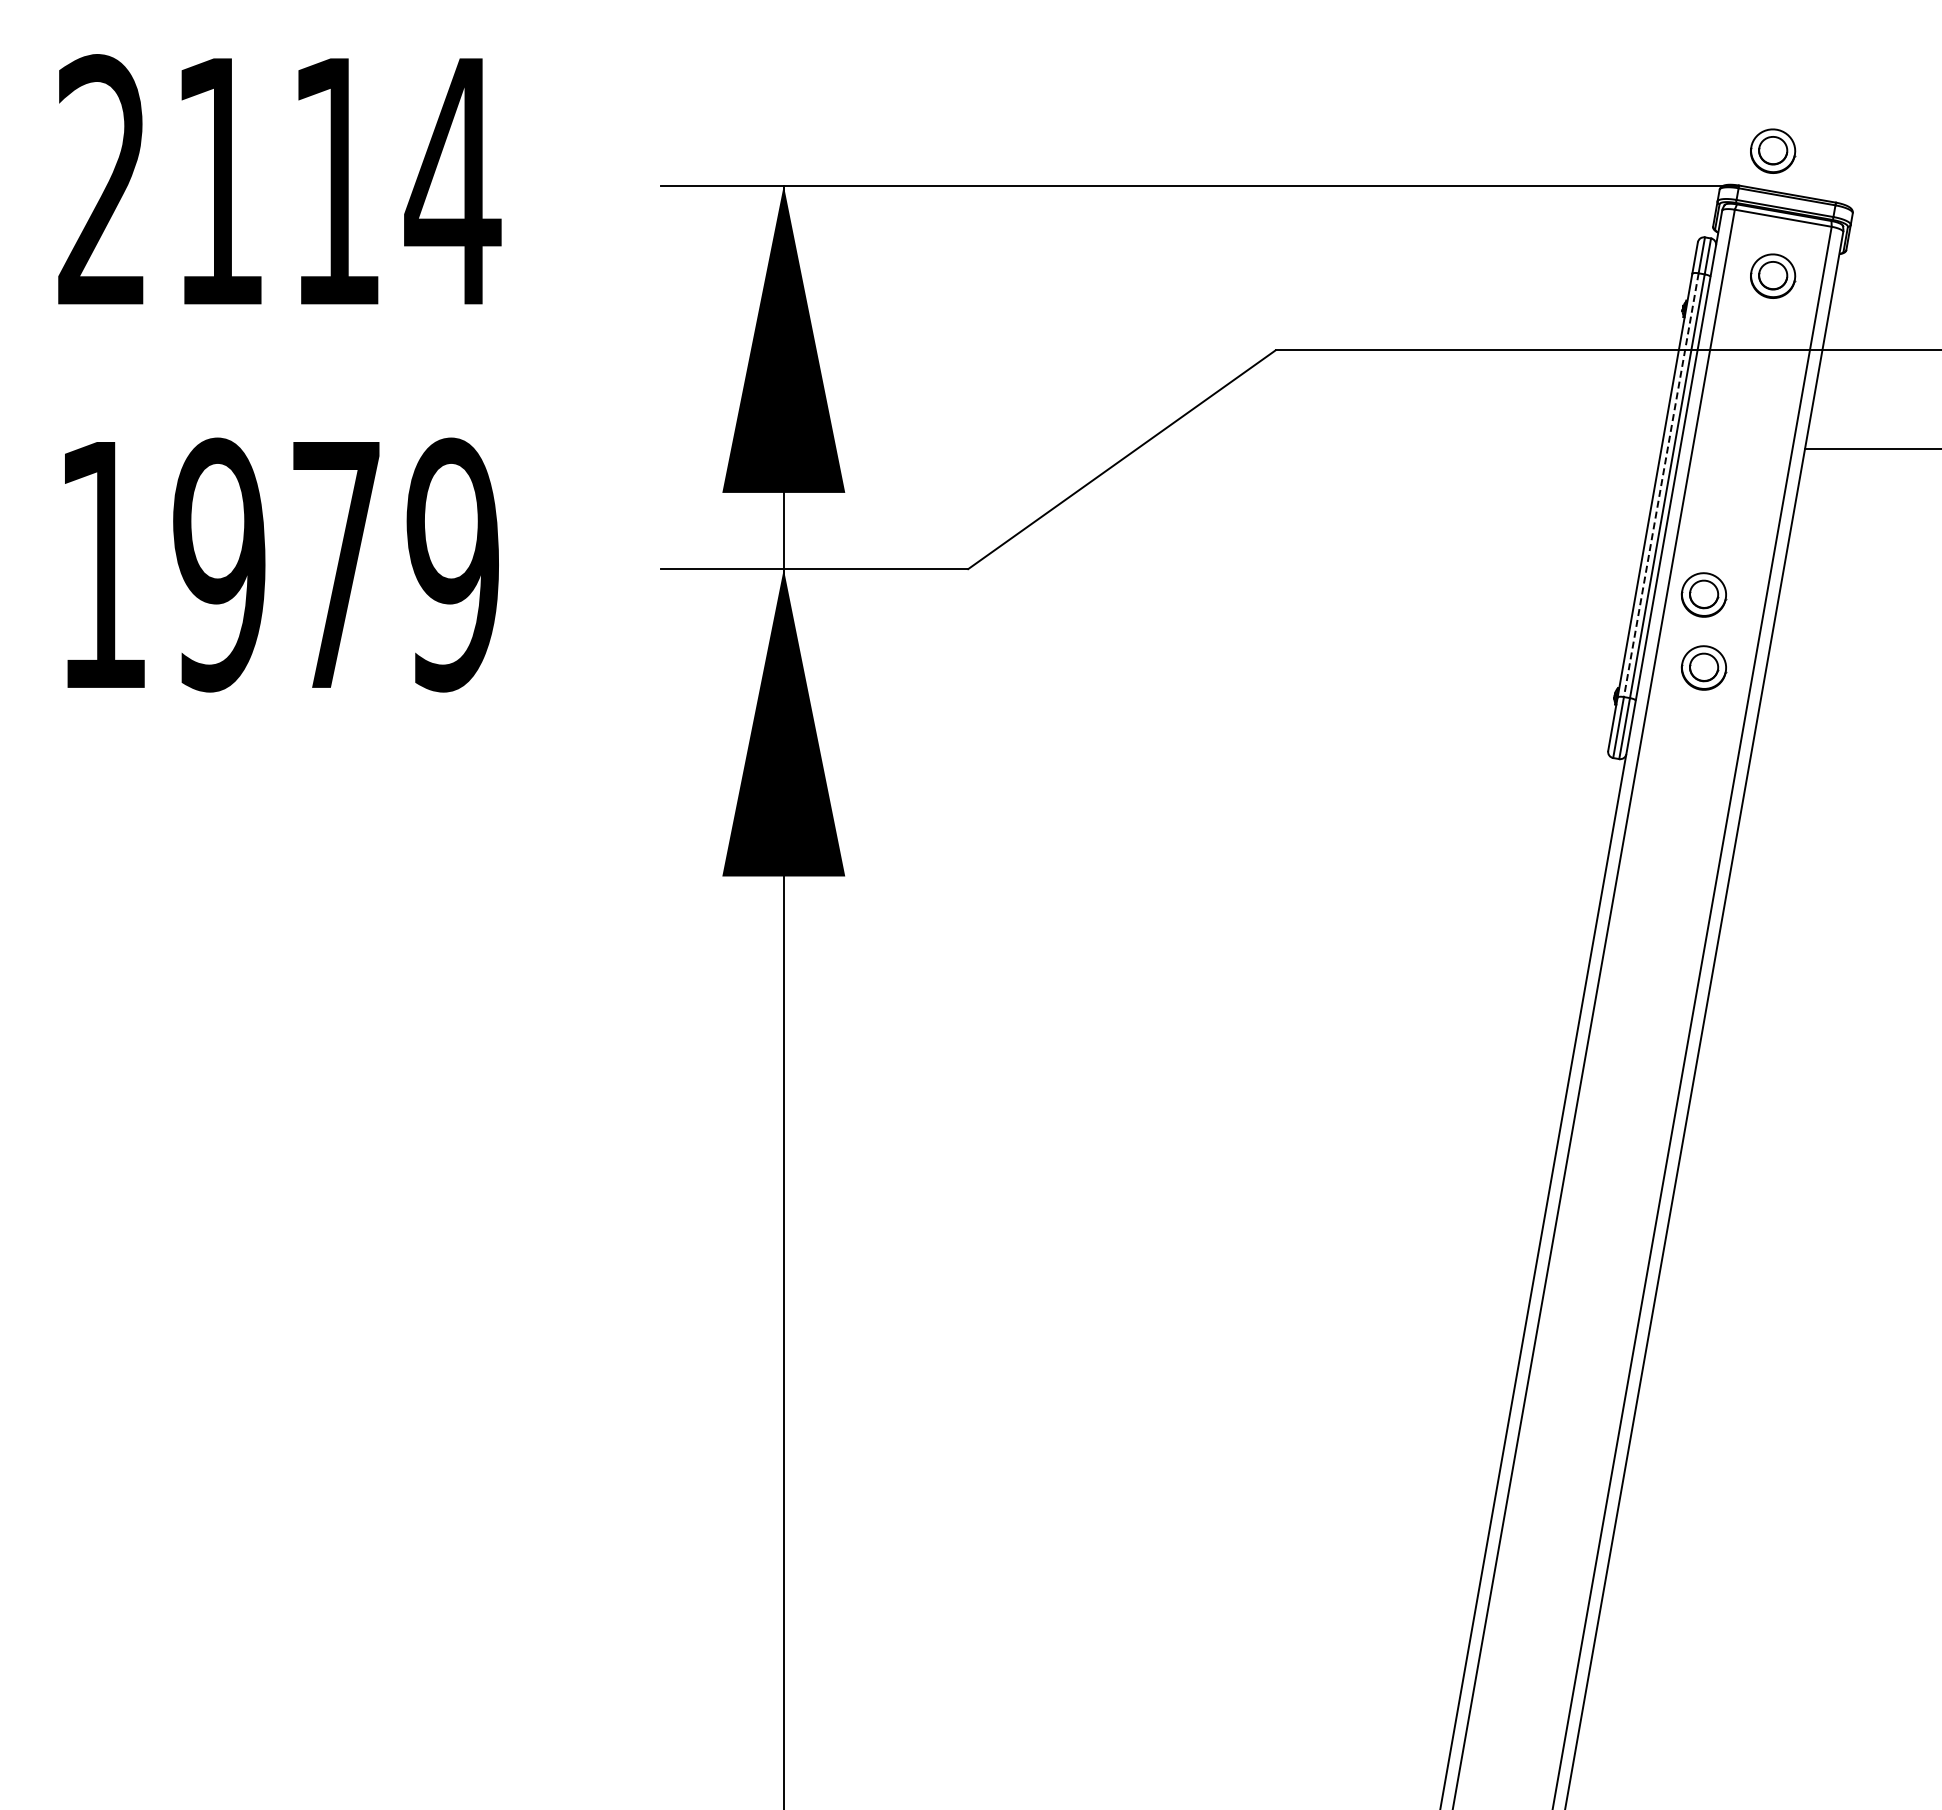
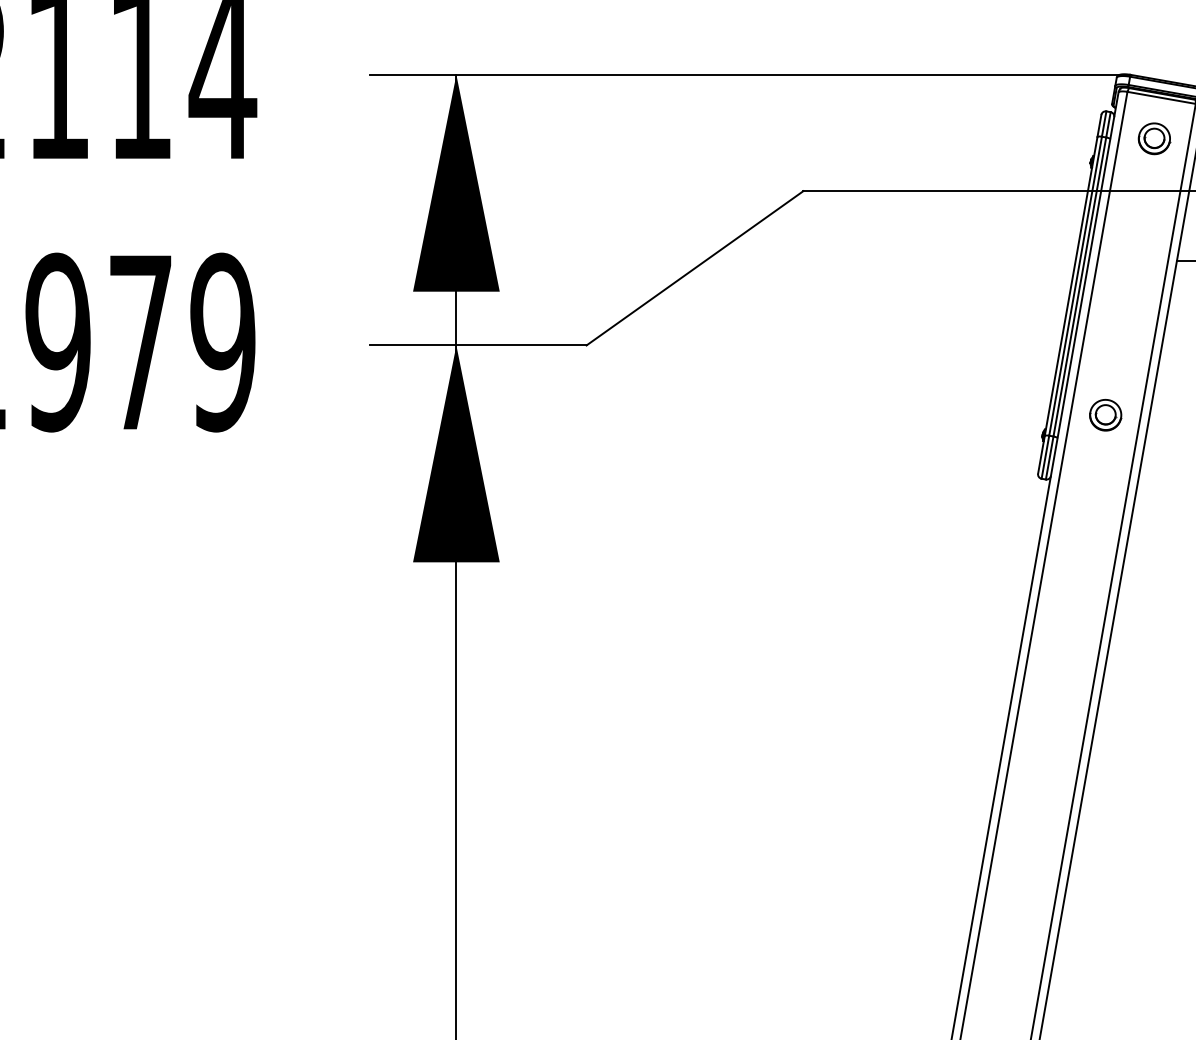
part: (1773, 150) -> (1154, 50), removed
line: (1661, 485) -> (1075, 286), dashed -> solid
part: (1703, 594) -> (1105, 363), removed

